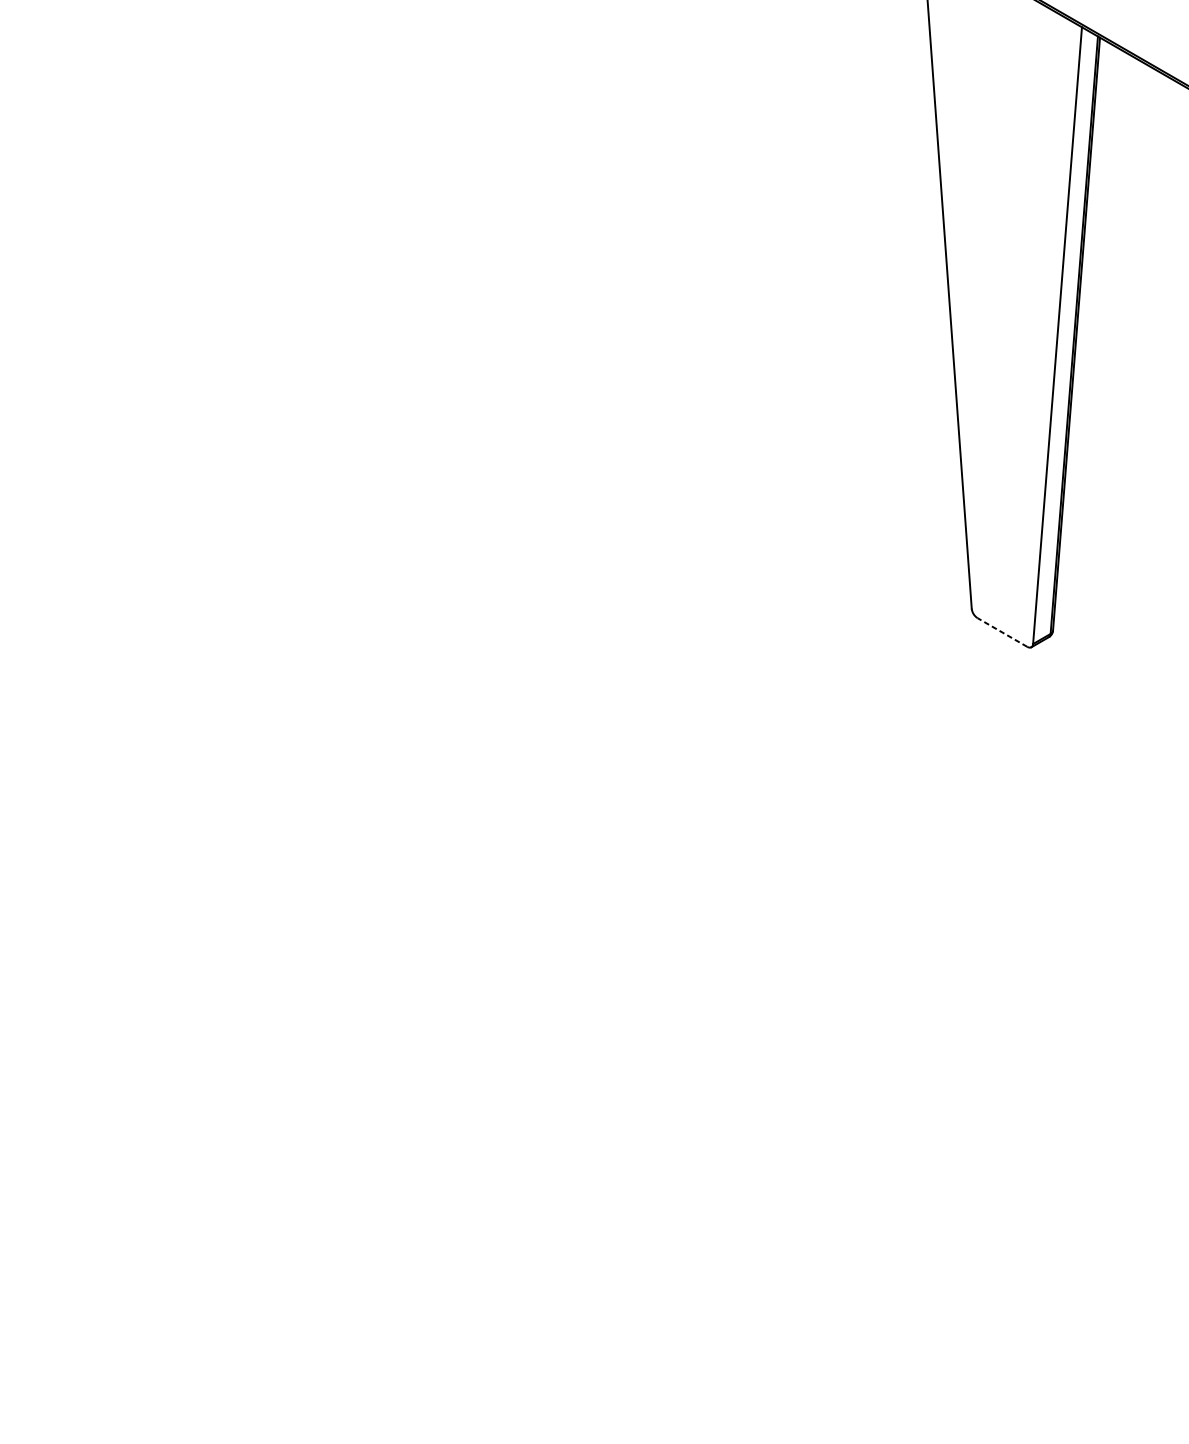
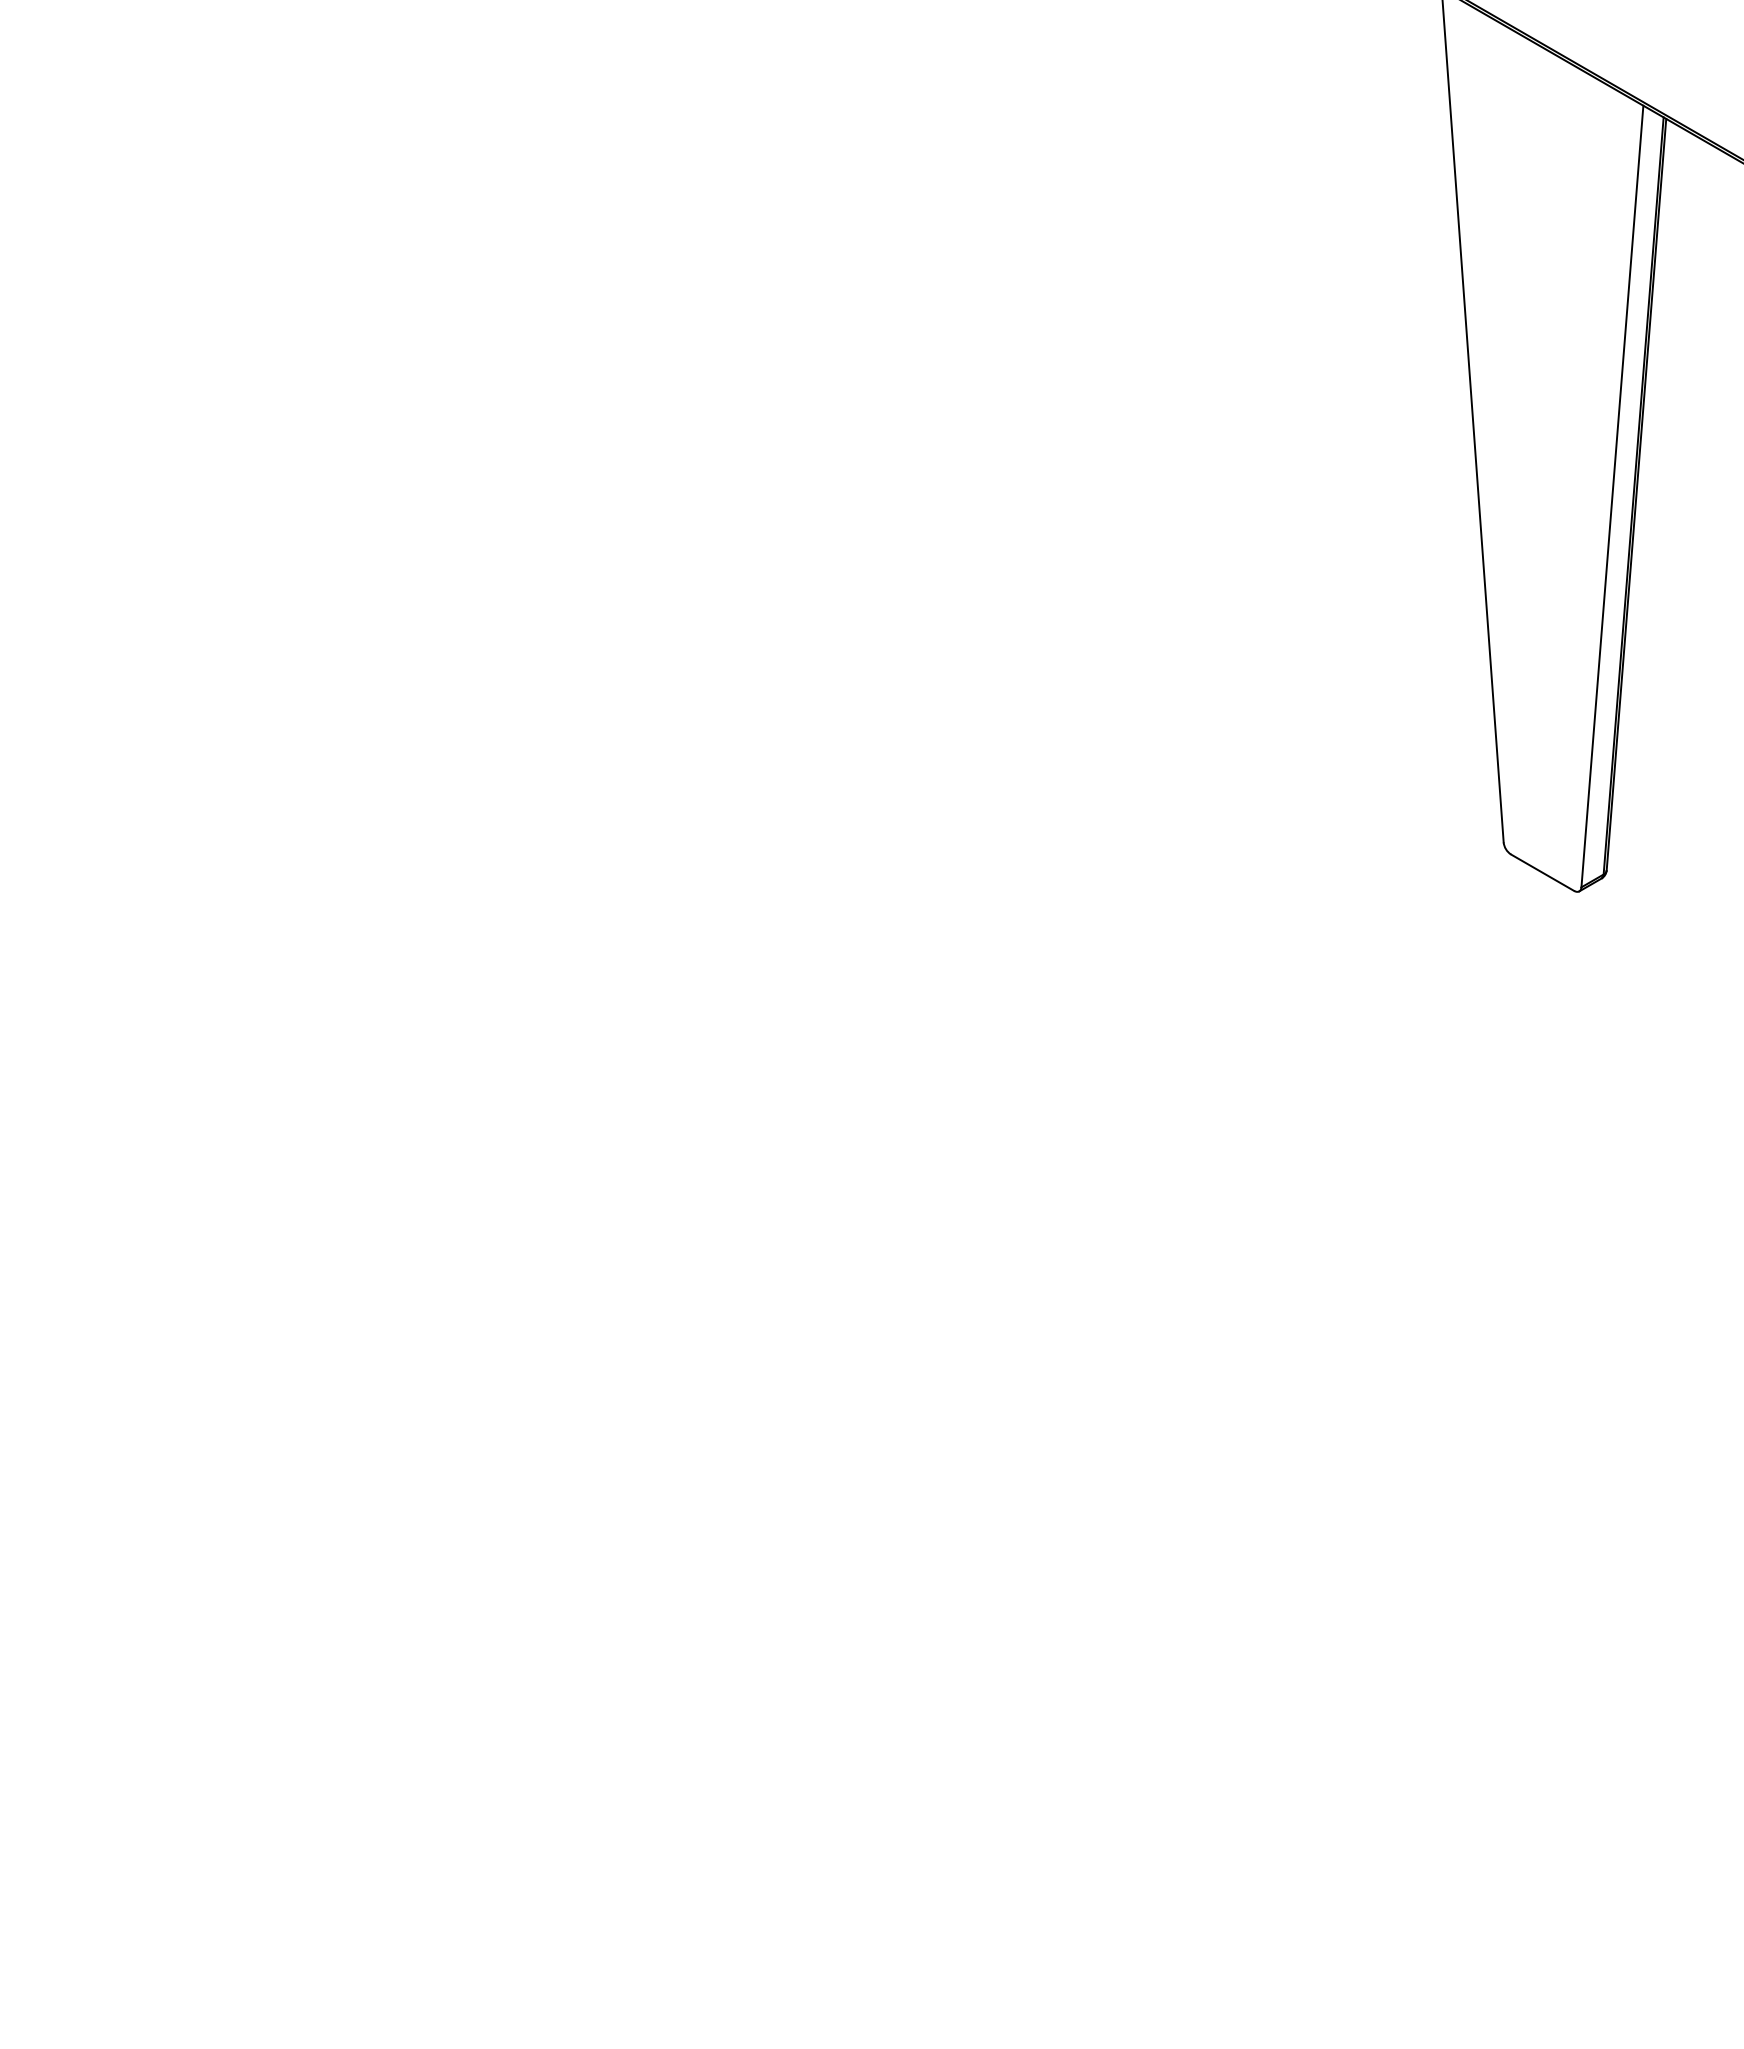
line: (1002, 632) -> (1542, 872), dashed -> solid

